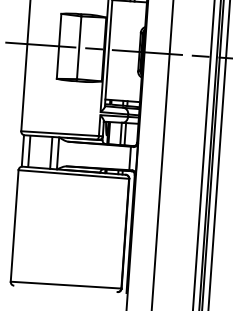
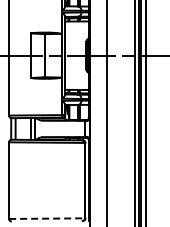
line: (66, 284) -> (47, 218), solid -> dashed

